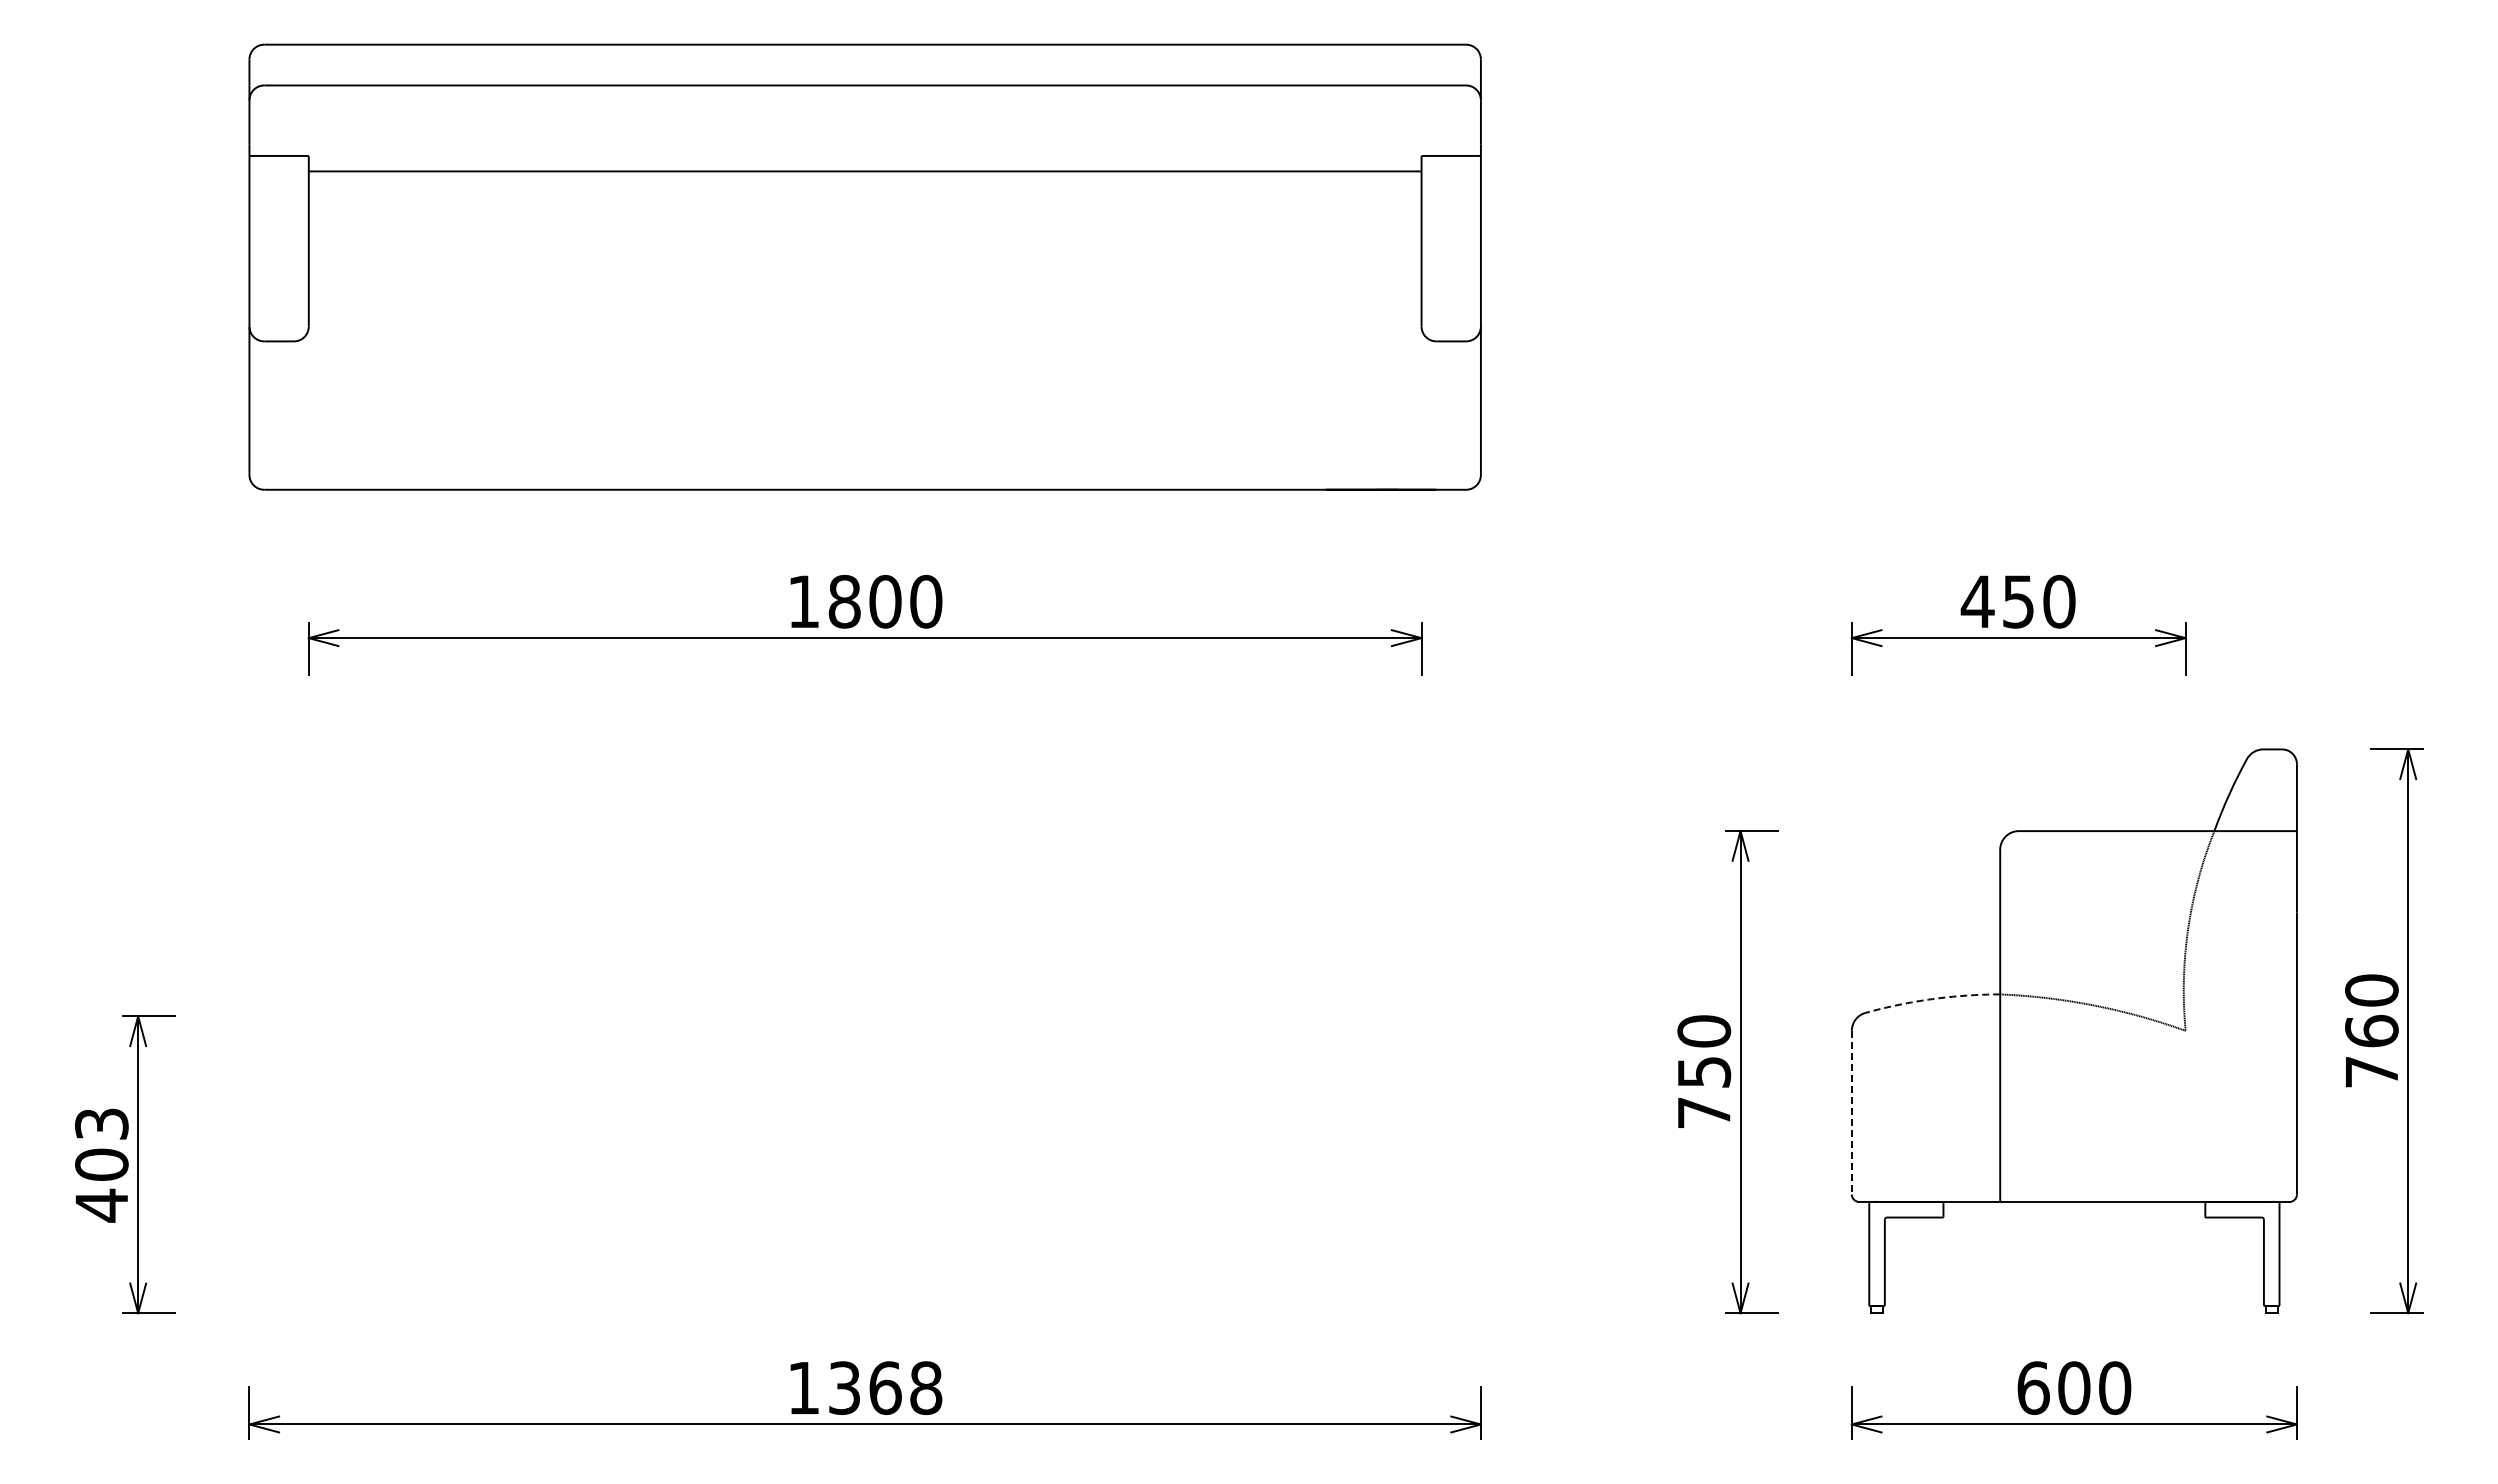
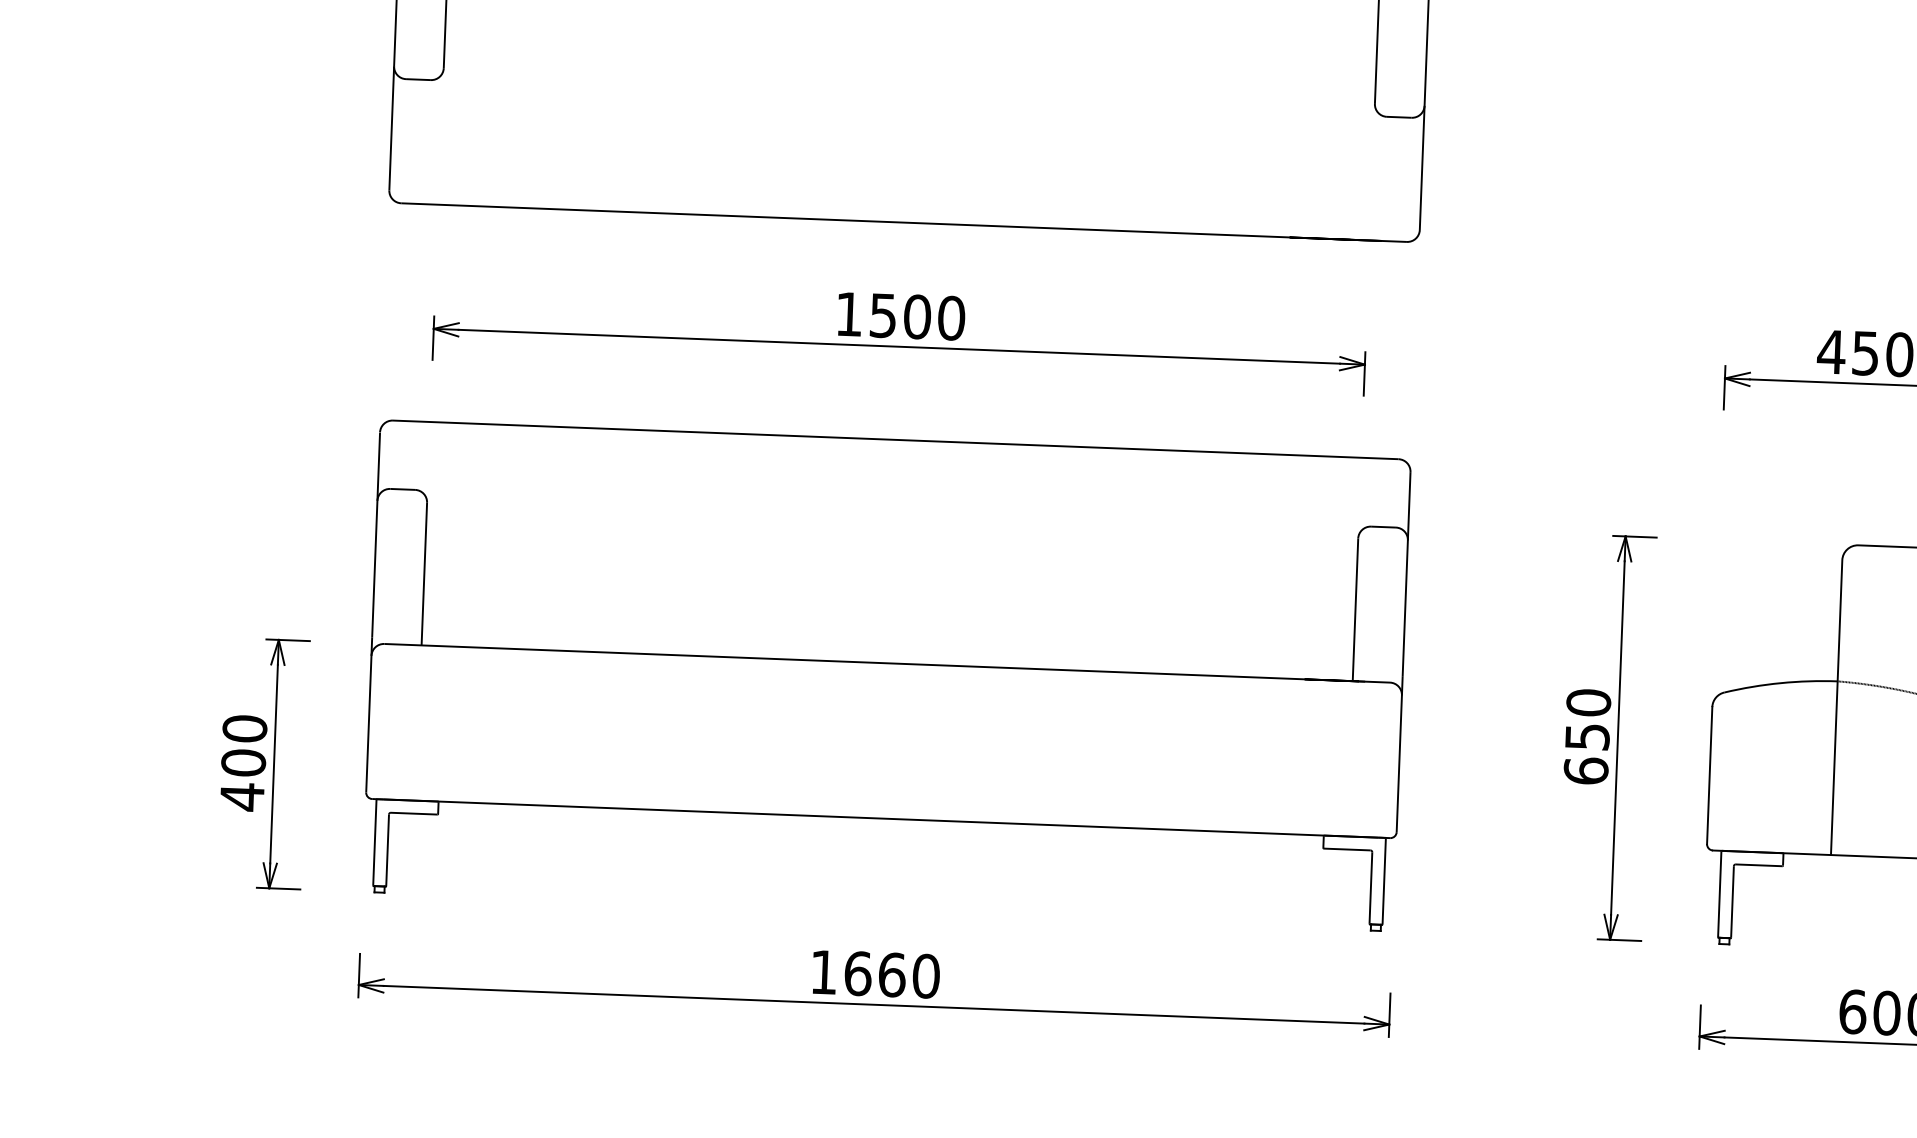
text: (844, 601) -> (883, 315), 1800 -> 1500
arc: (1932, 999) -> (1780, 683), dashed -> solid
part: (864, 1030) -> (886, 675), added
text: (1704, 1112) -> (1586, 770), 750 -> 650
line: (1851, 1112) -> (1709, 775), dashed -> solid
text: (101, 1124) -> (244, 729), 403 -> 400
text: (885, 1387) -> (892, 974), 1368 -> 1660

